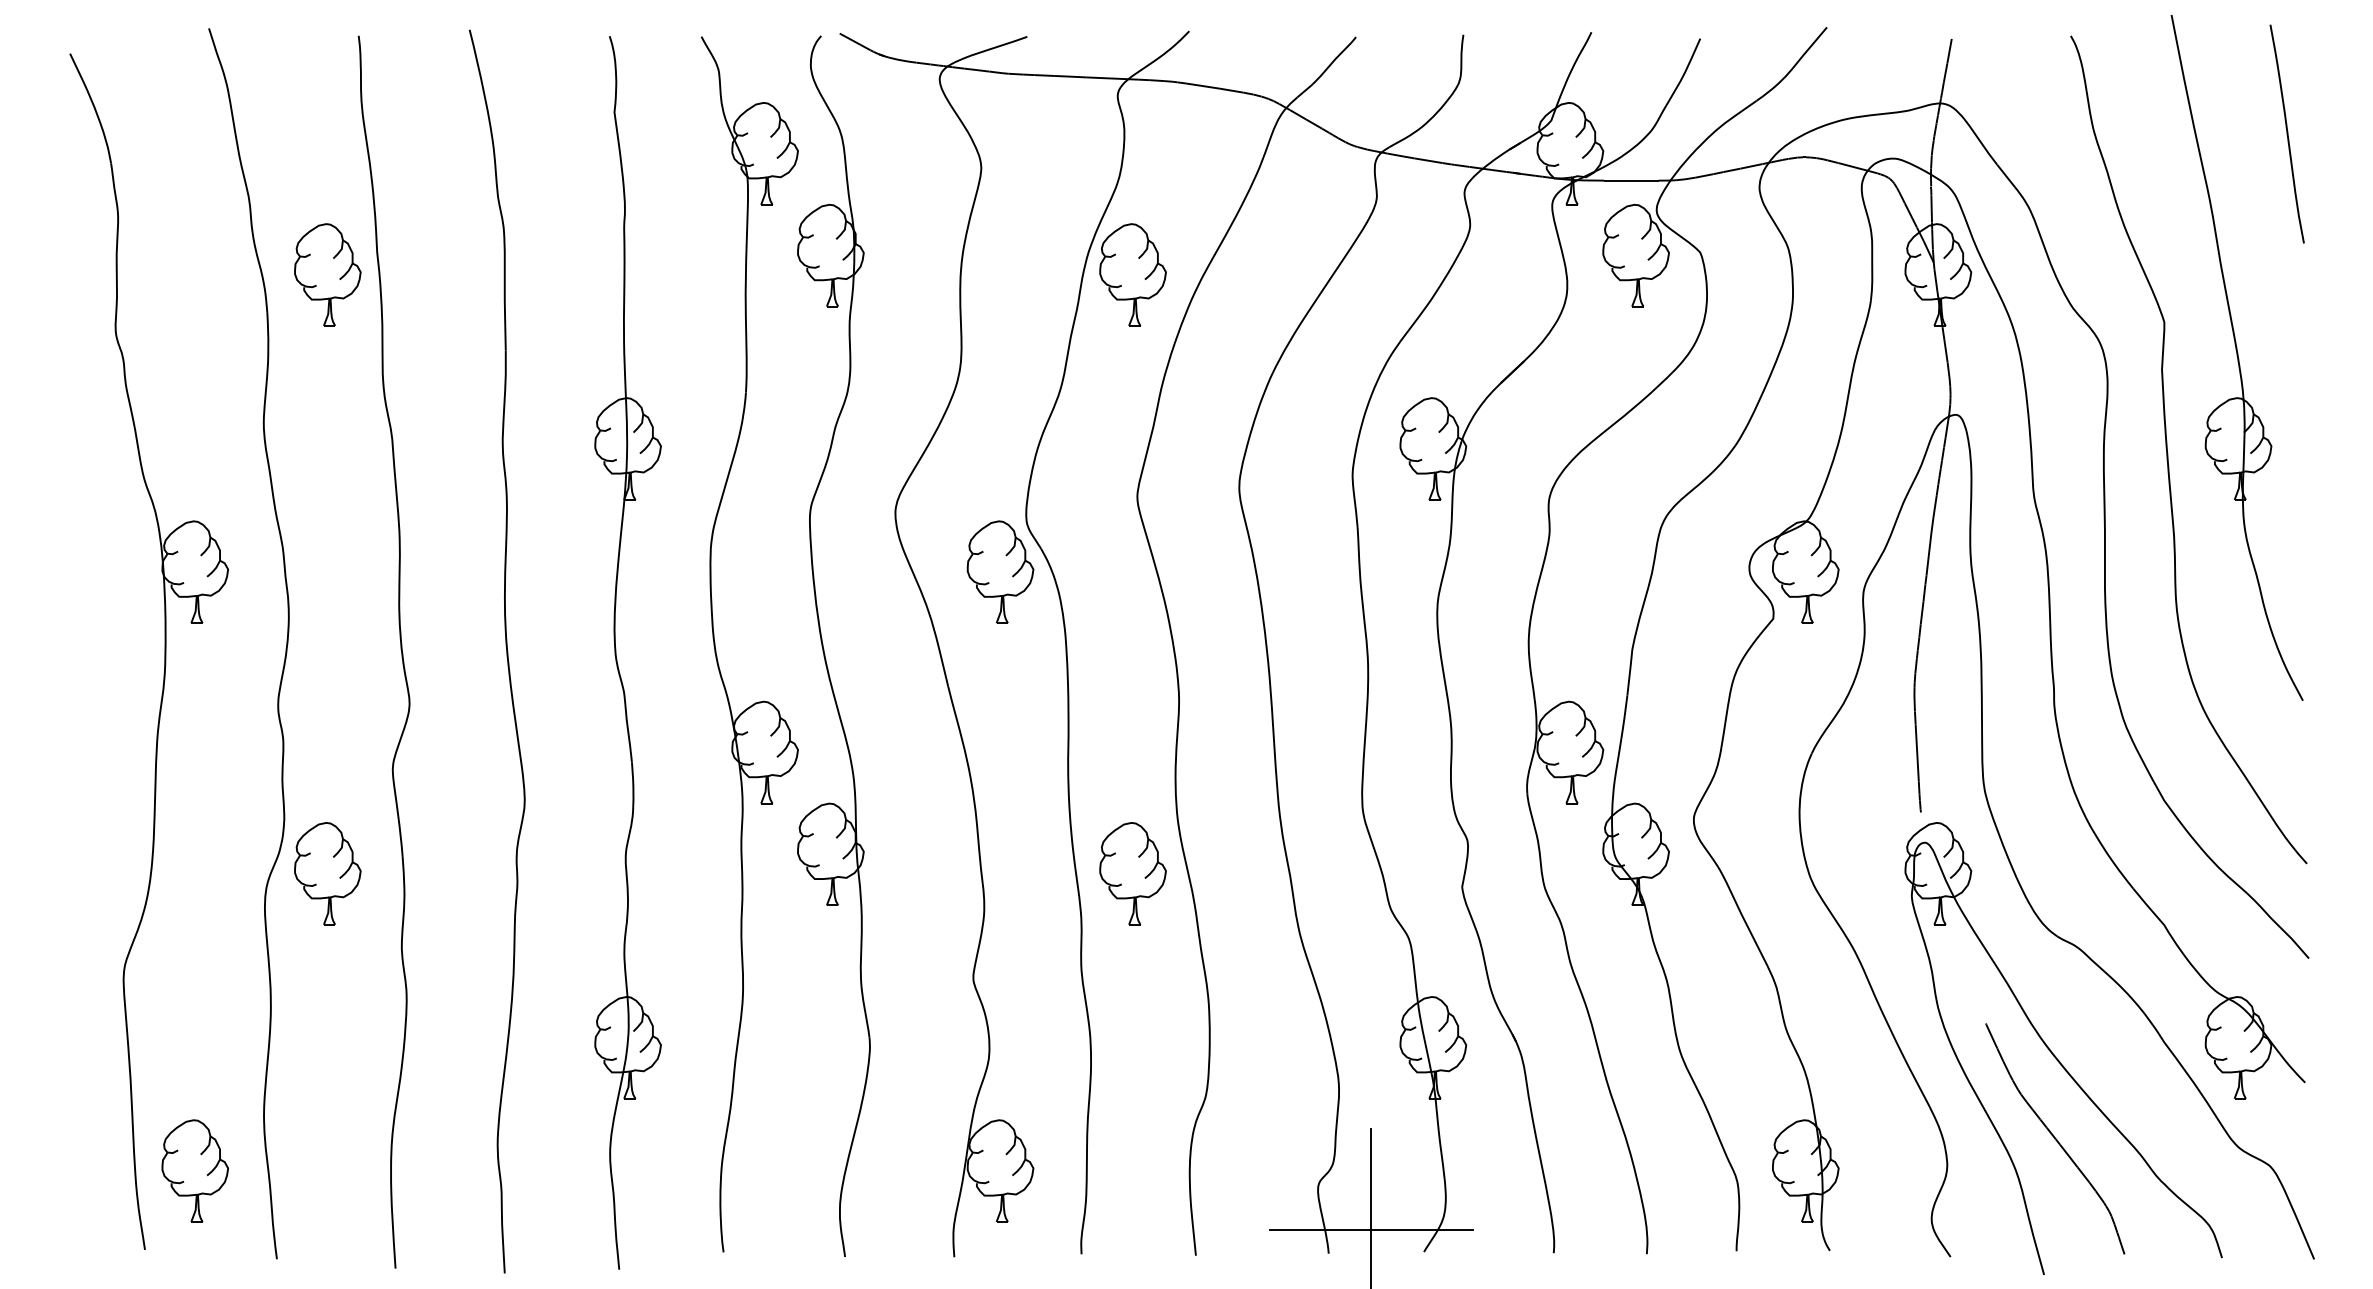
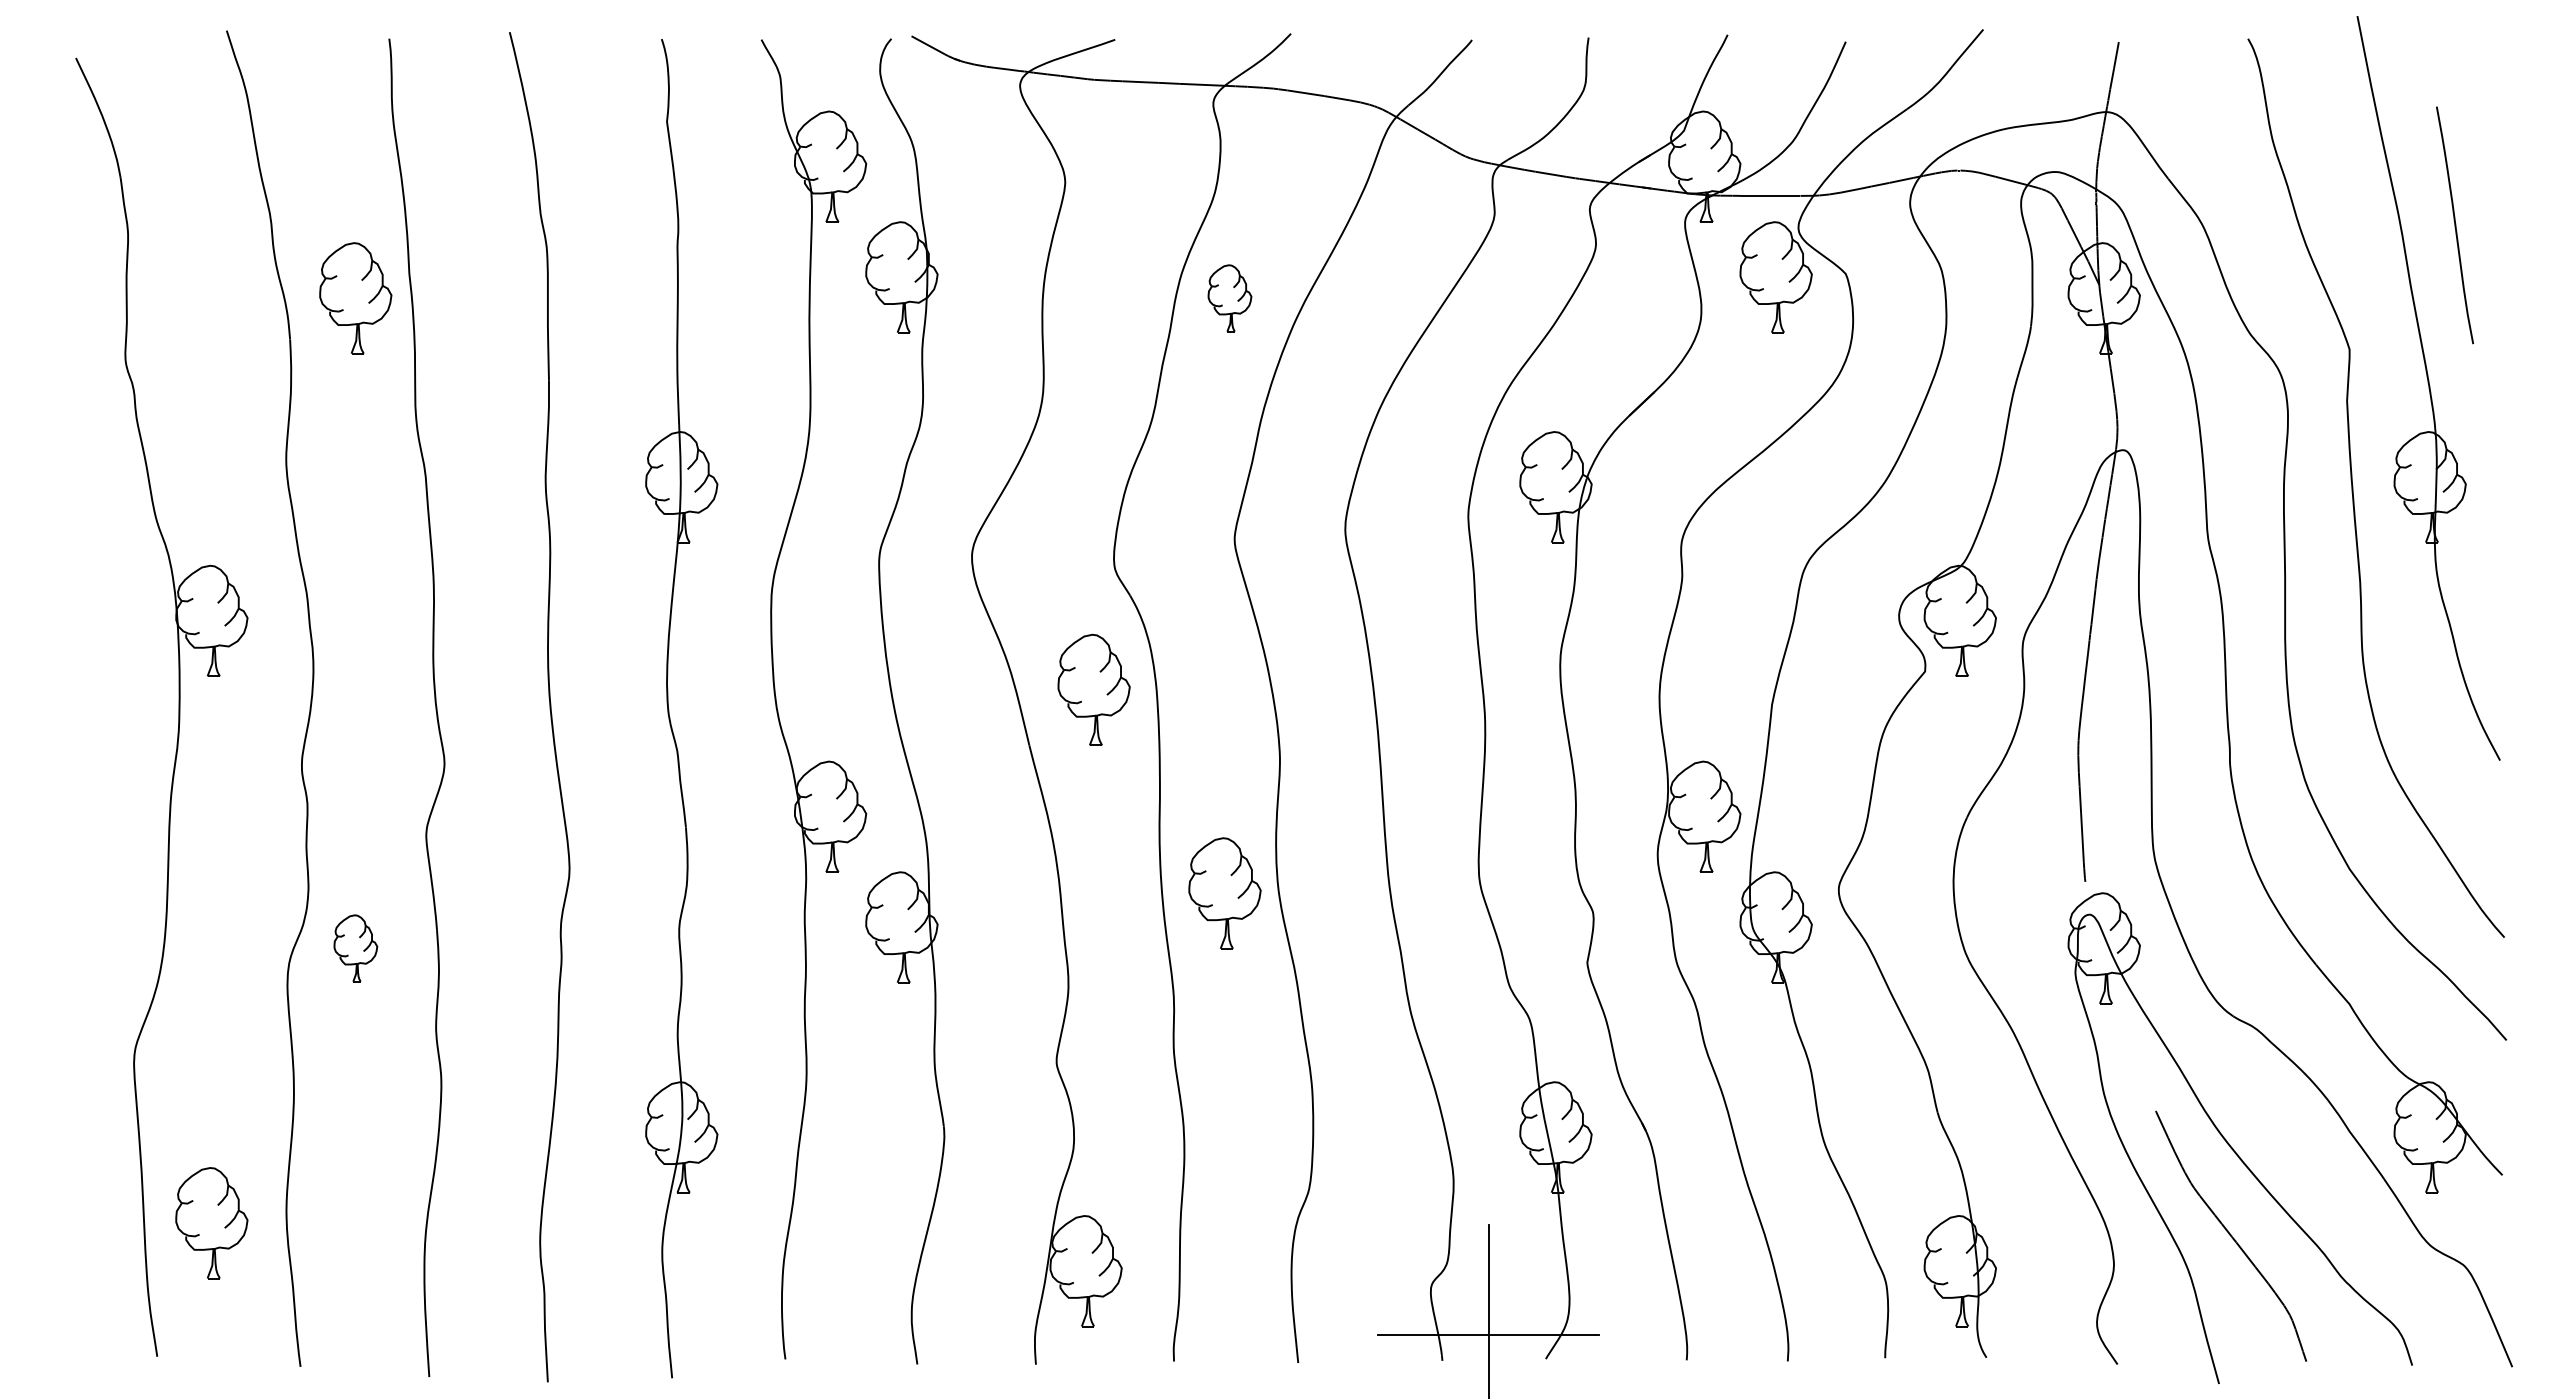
curve: (2286, 134) -> (2454, 225), moved
part: (1132, 275) -> (1229, 298), size x0.6
part: (999, 571) -> (1093, 689), moved
part: (327, 873) -> (355, 948), size x0.6
part: (1132, 873) -> (1224, 893), moved
part: (194, 1171) -> (211, 1223), moved

